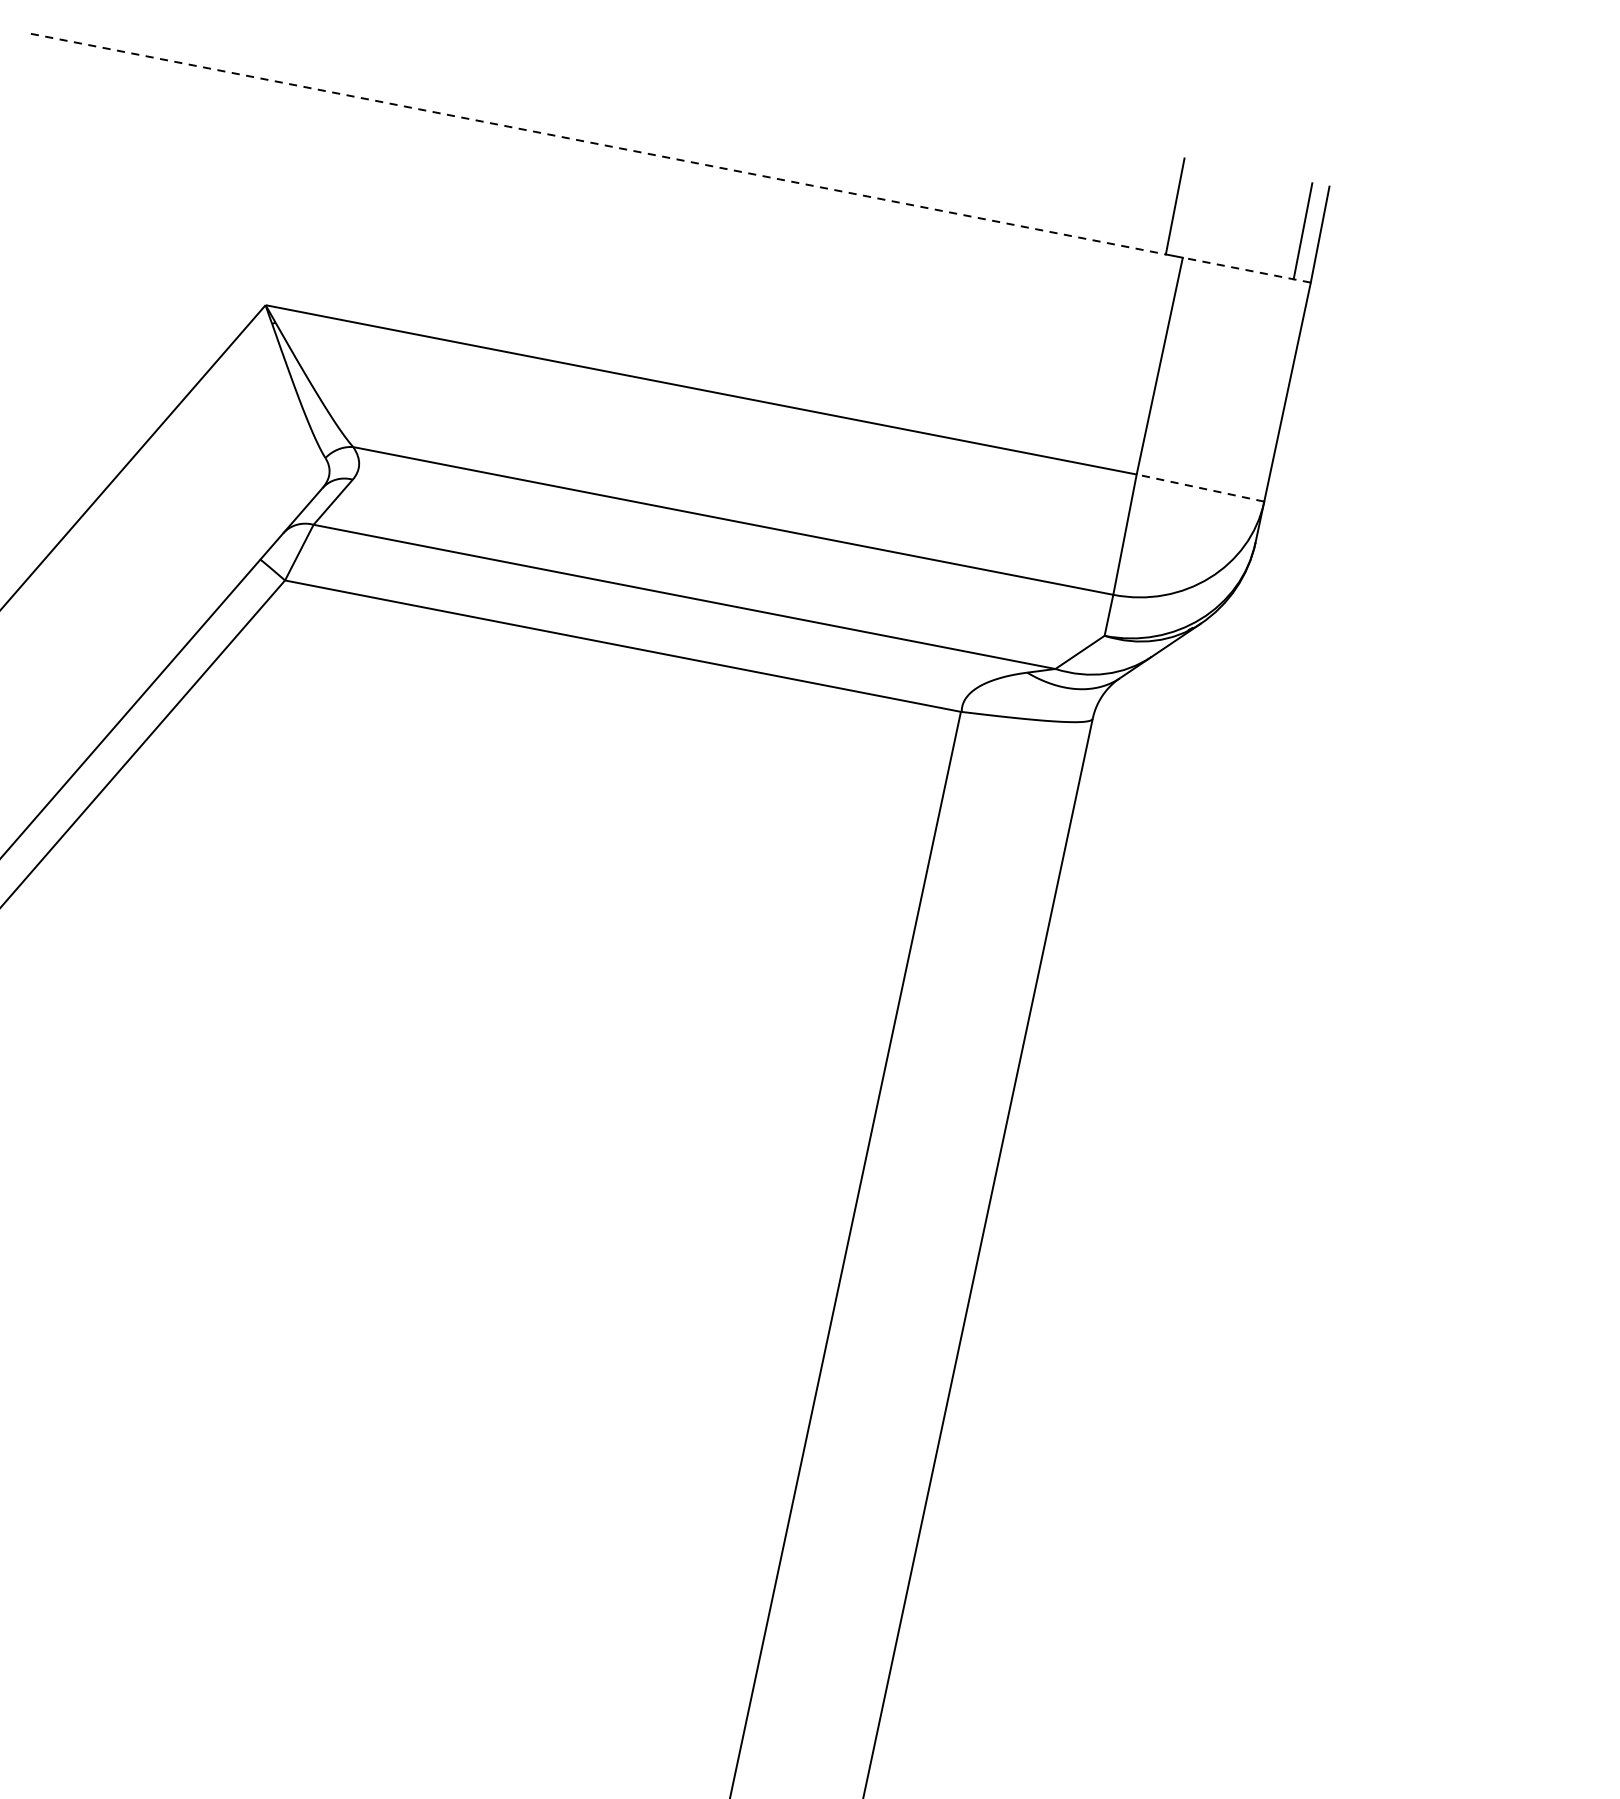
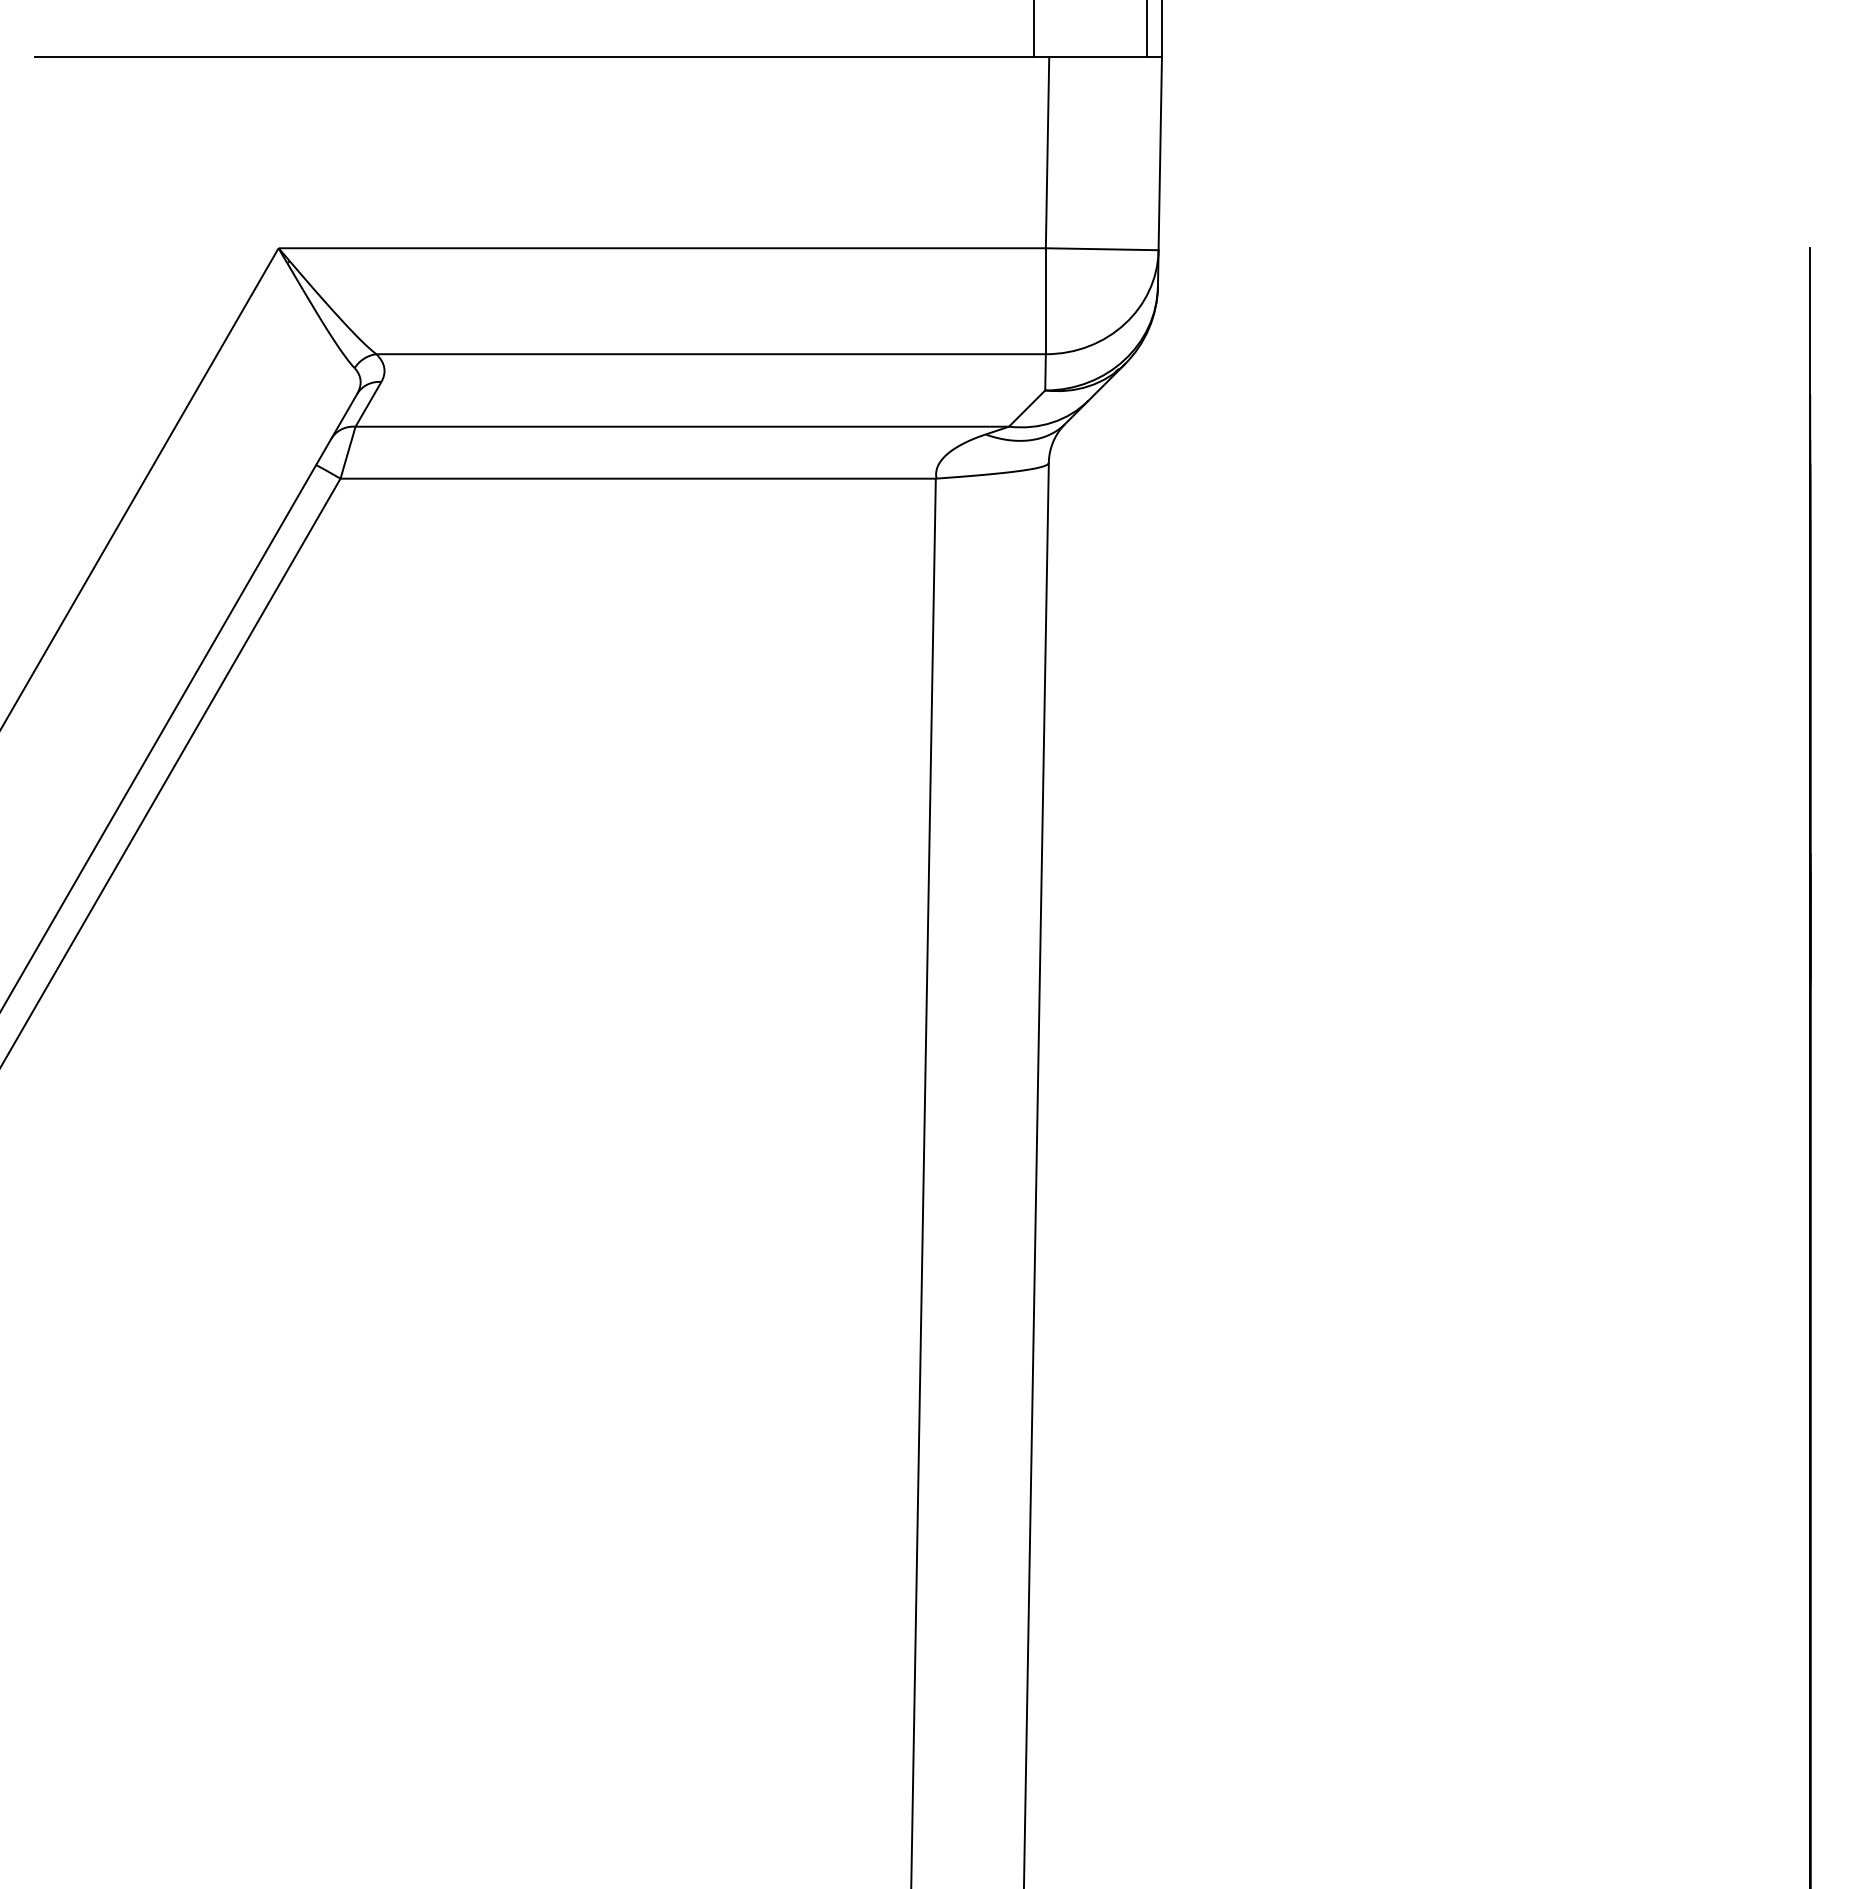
line: (598, 143) -> (534, 56), dashed -> solid
line: (1246, 269) -> (1105, 56), dashed -> solid
line: (1199, 488) -> (1101, 249), dashed -> solid

